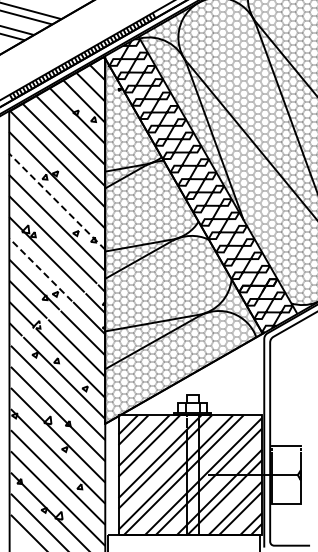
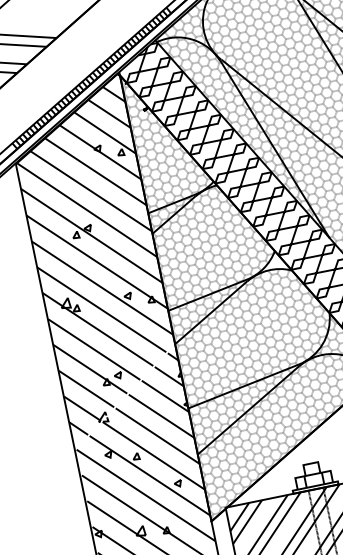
line: (57, 201) -> (97, 261), dashed -> solid
line: (40, 269) -> (93, 349), dashed -> solid

